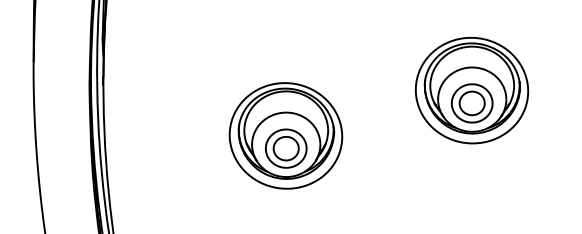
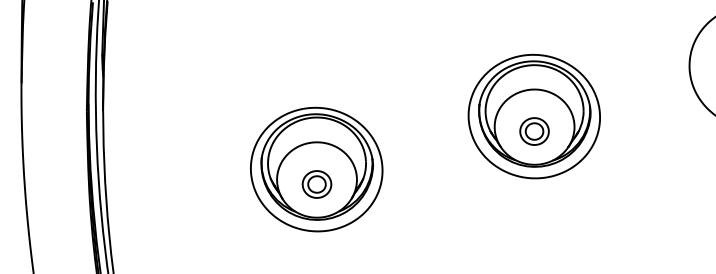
part: (472, 103) -> (534, 131), size x0.6
part: (285, 148) -> (316, 184), size x0.6

